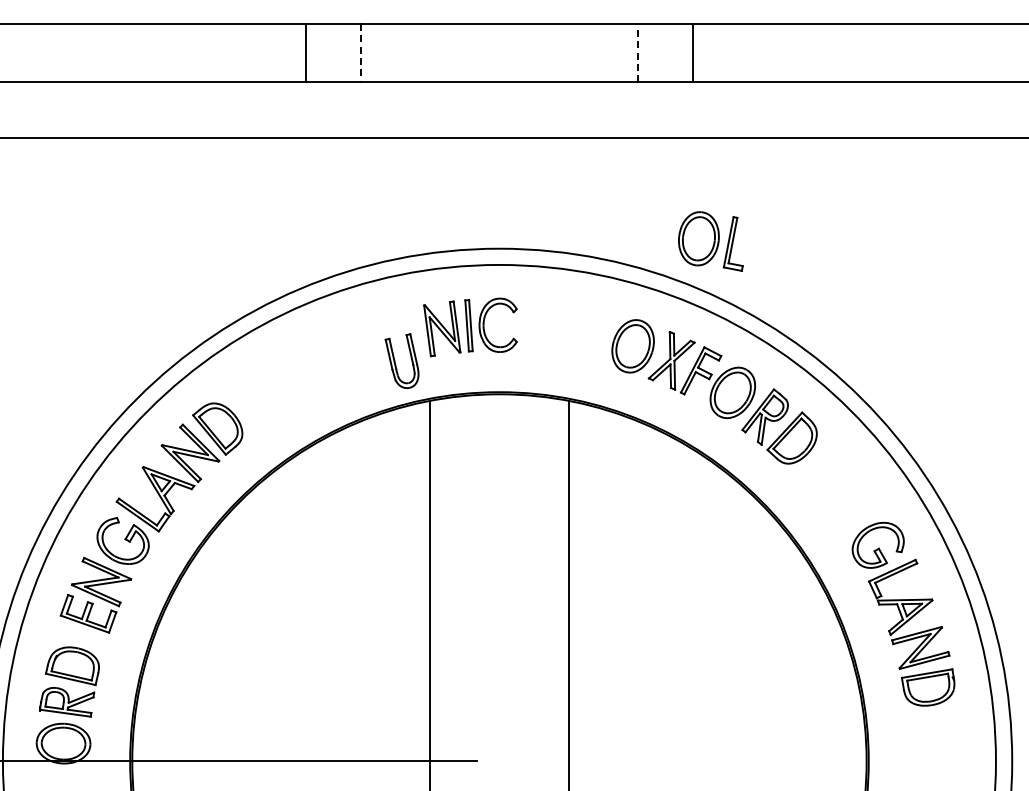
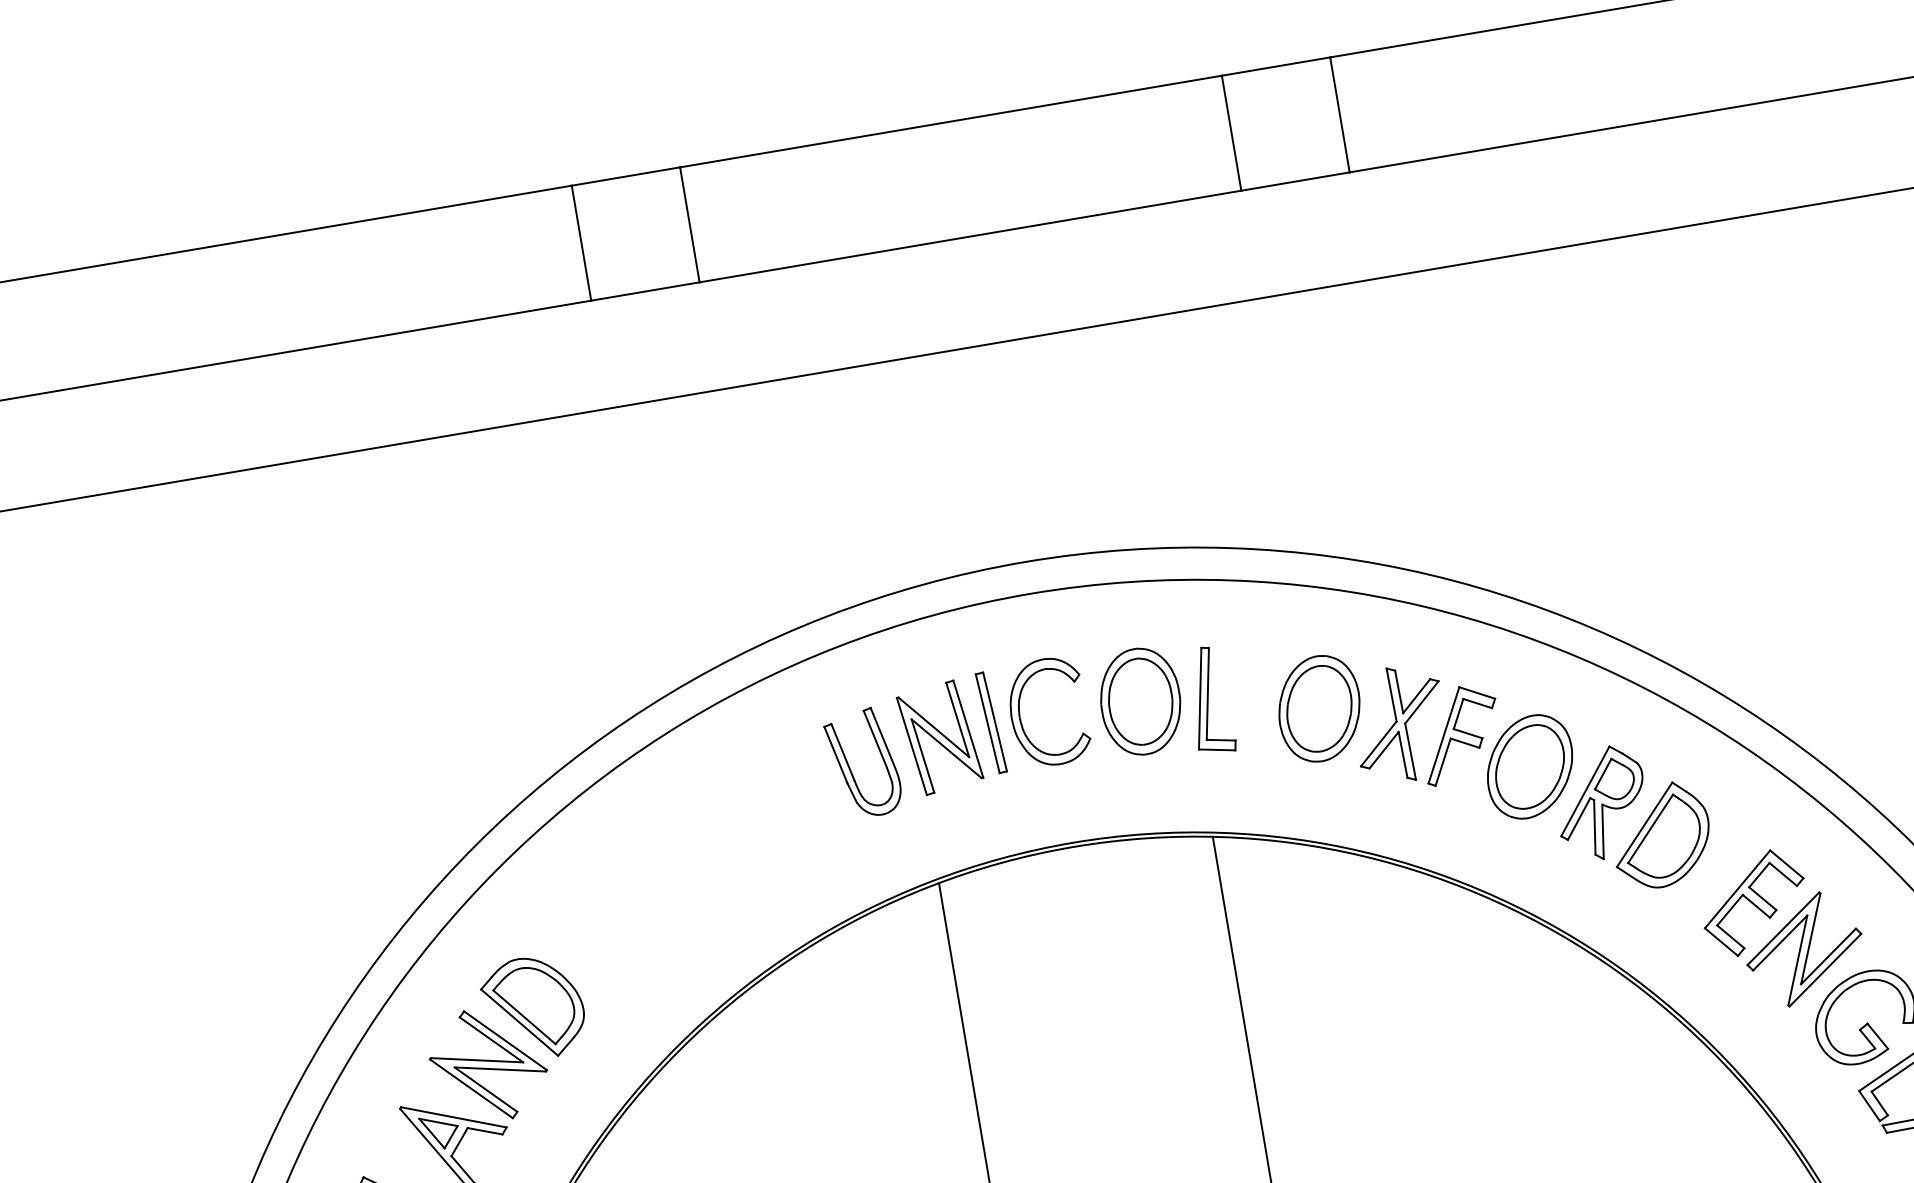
line: (637, 52) -> (1230, 132), dashed -> solid
line: (361, 53) -> (690, 225), dashed -> solid
part: (710, 241) -> (1164, 703), moved
part: (401, 360) -> (862, 762), moved
part: (844, 493) -> (1781, 926), added

